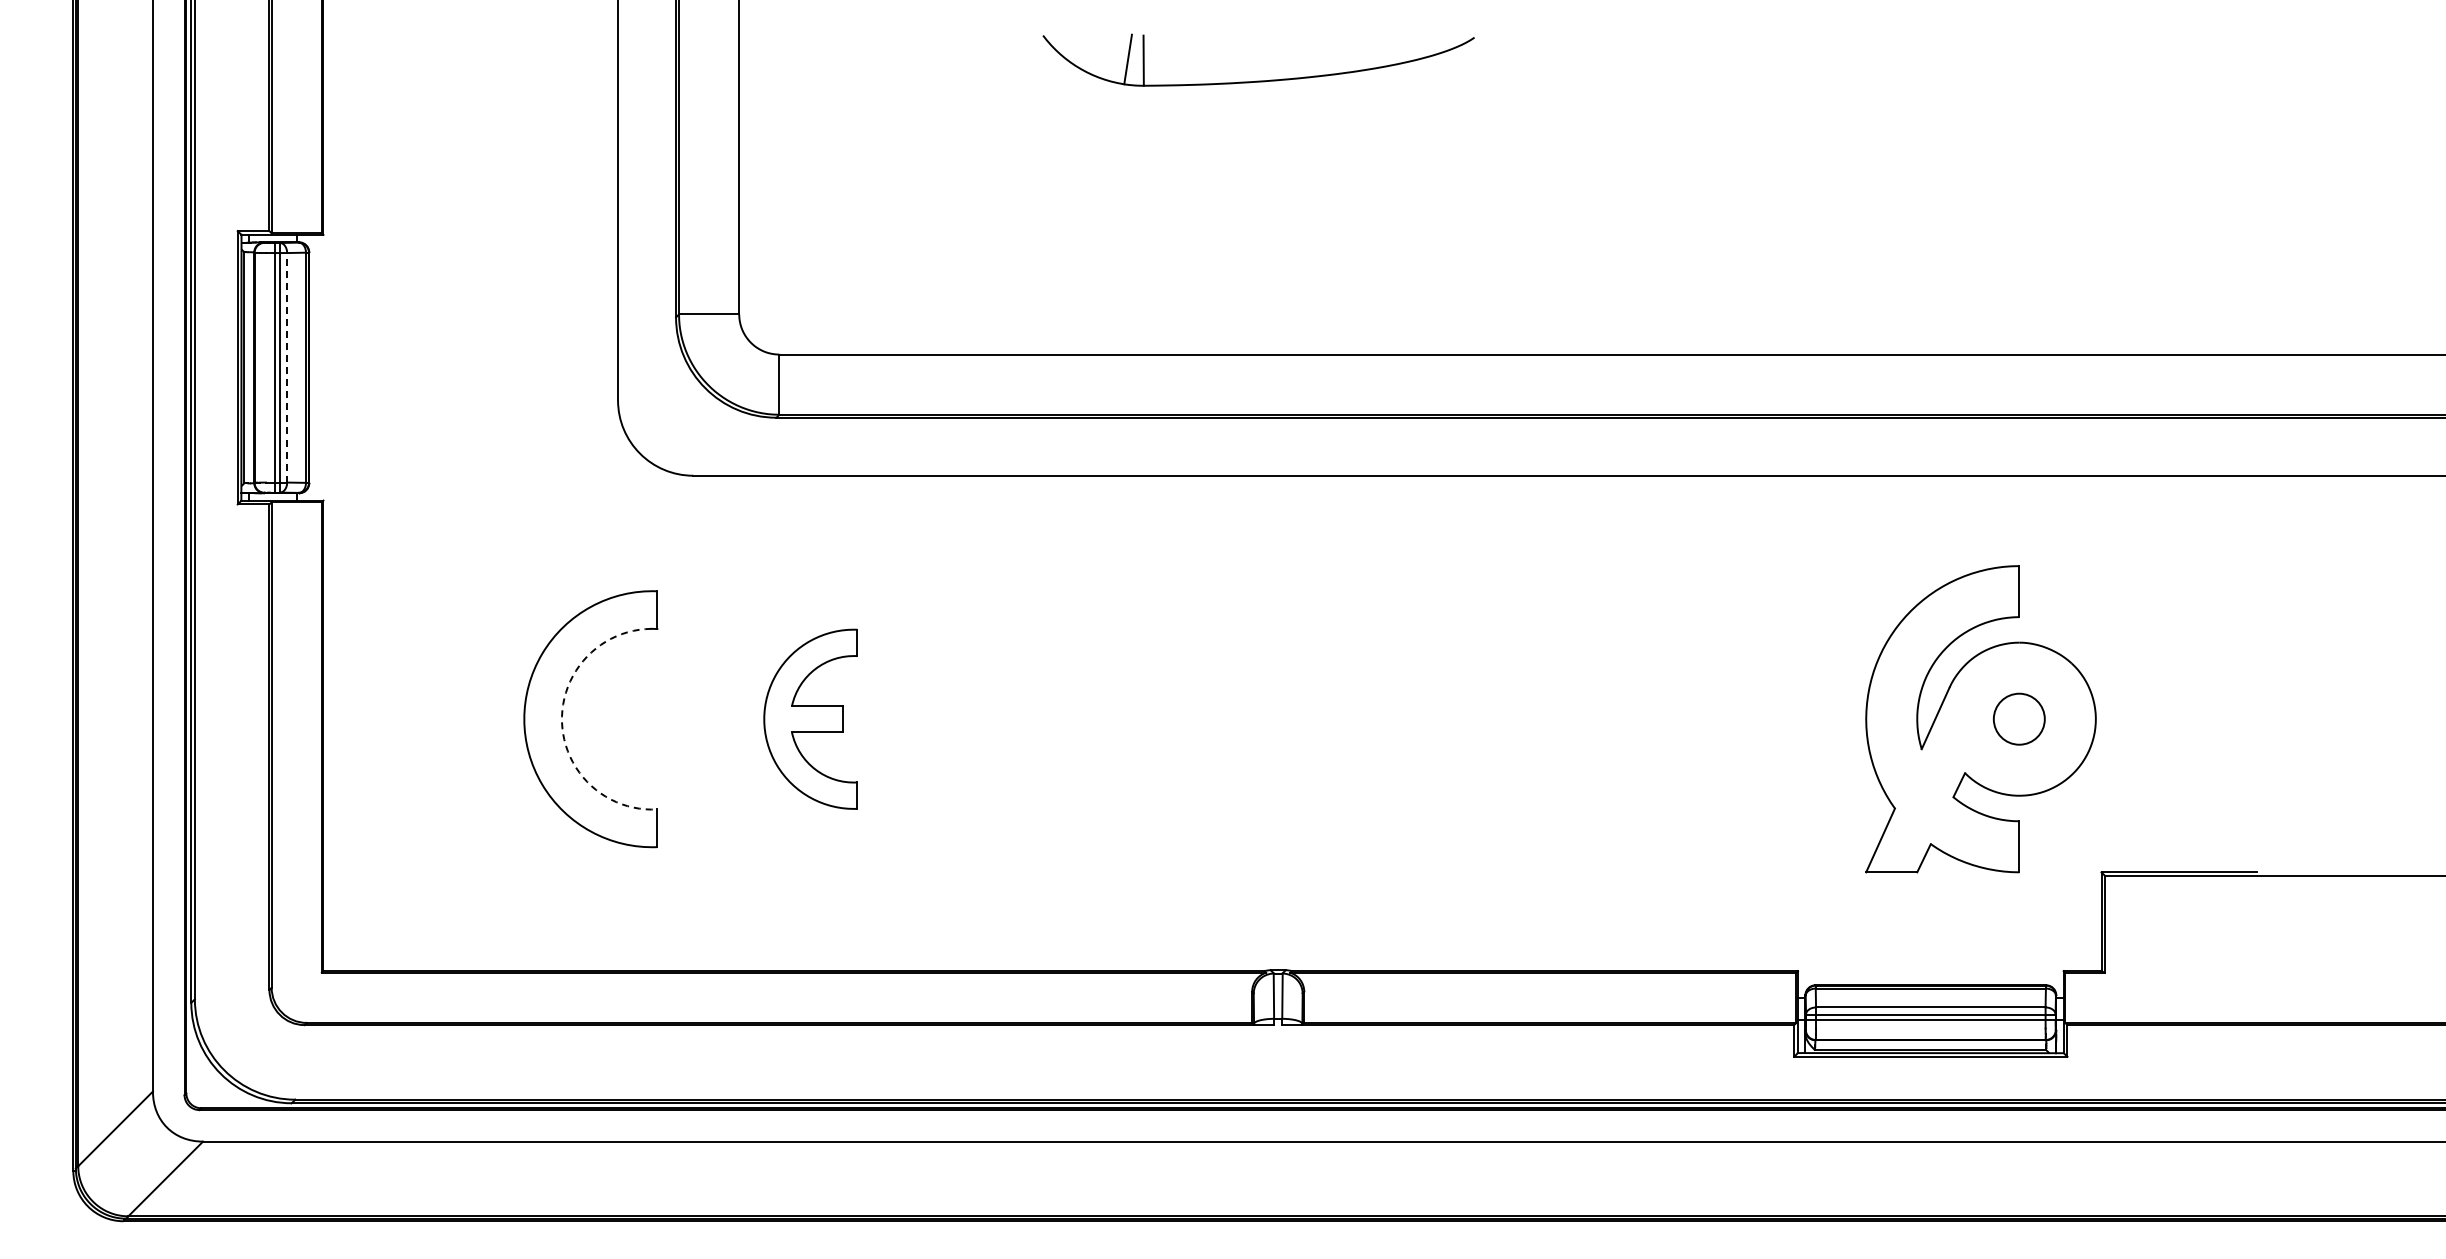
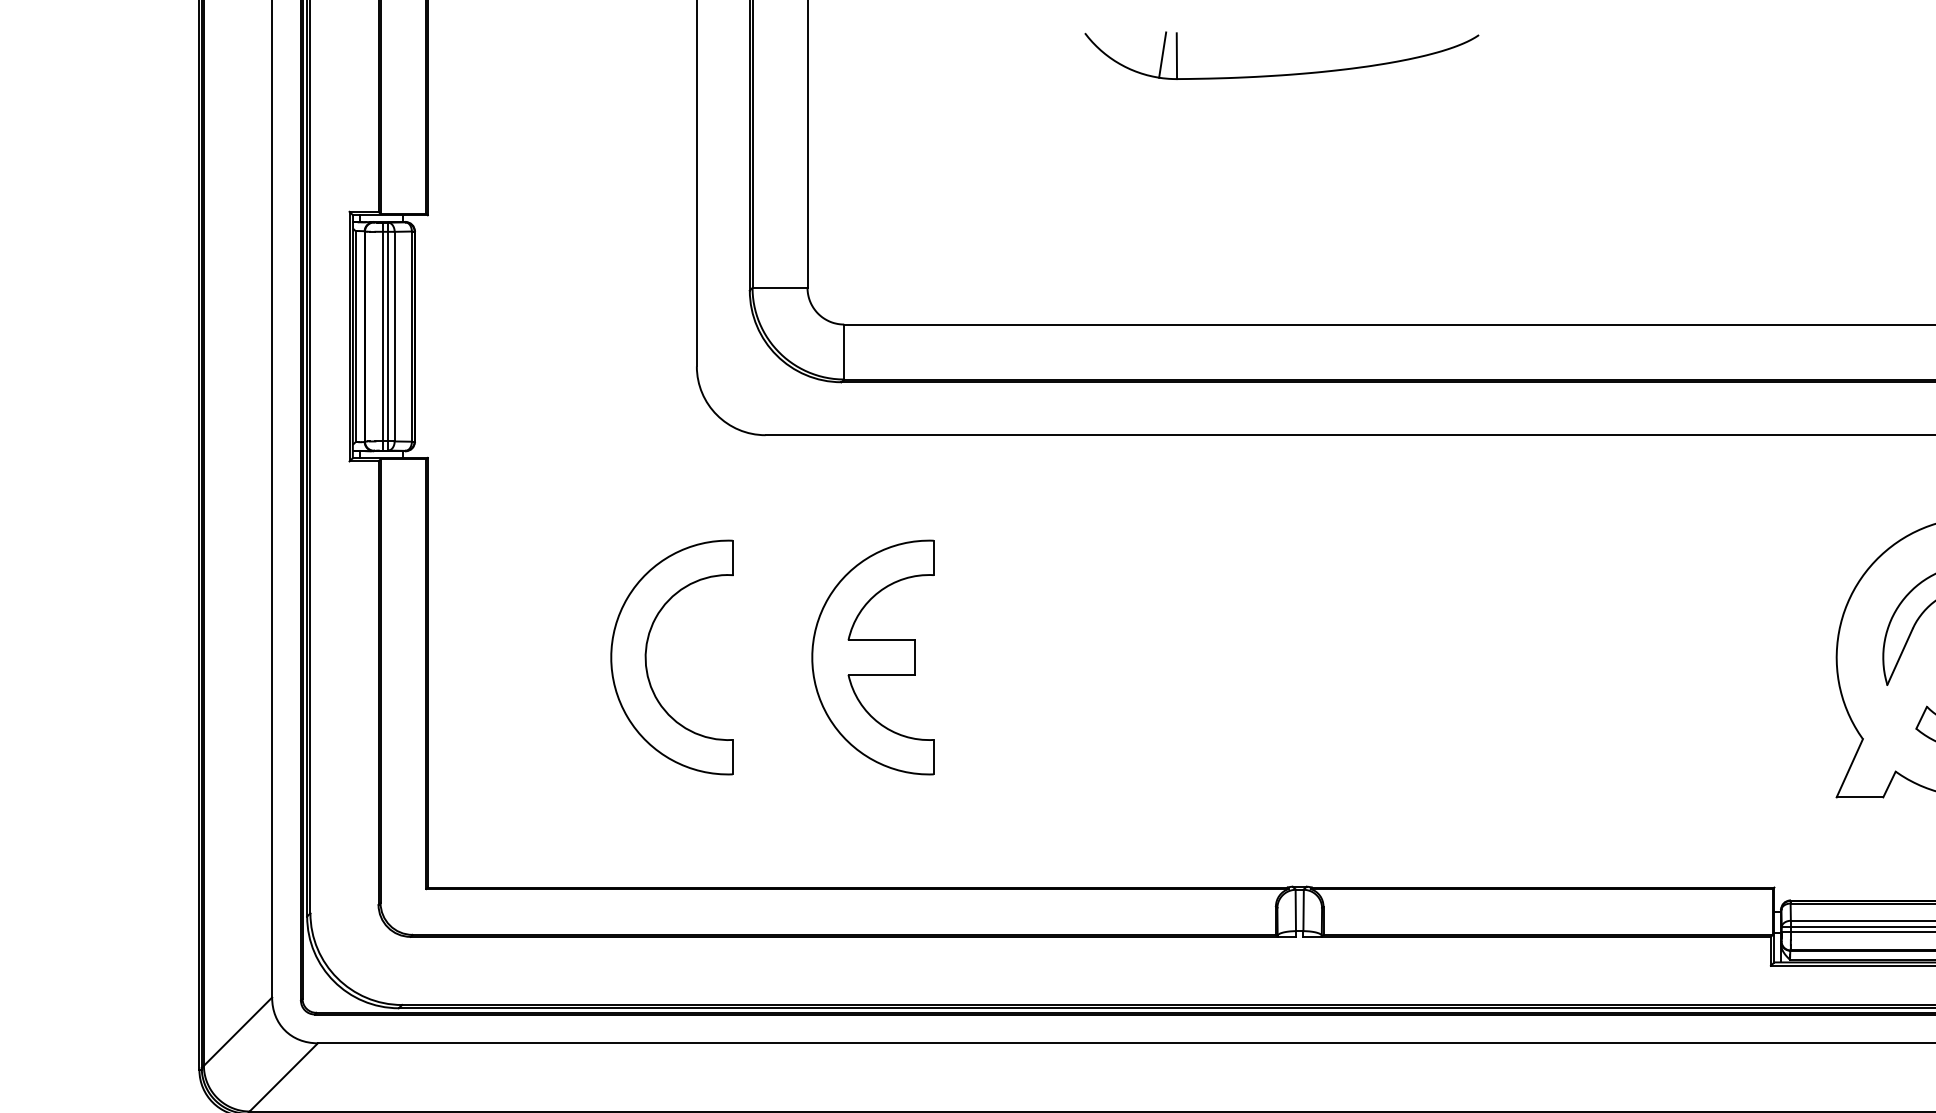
line: (287, 367) -> (395, 336), dashed -> solid
part: (810, 719) -> (872, 657), size x1.43
arc: (562, 722) -> (646, 660), dashed -> solid

